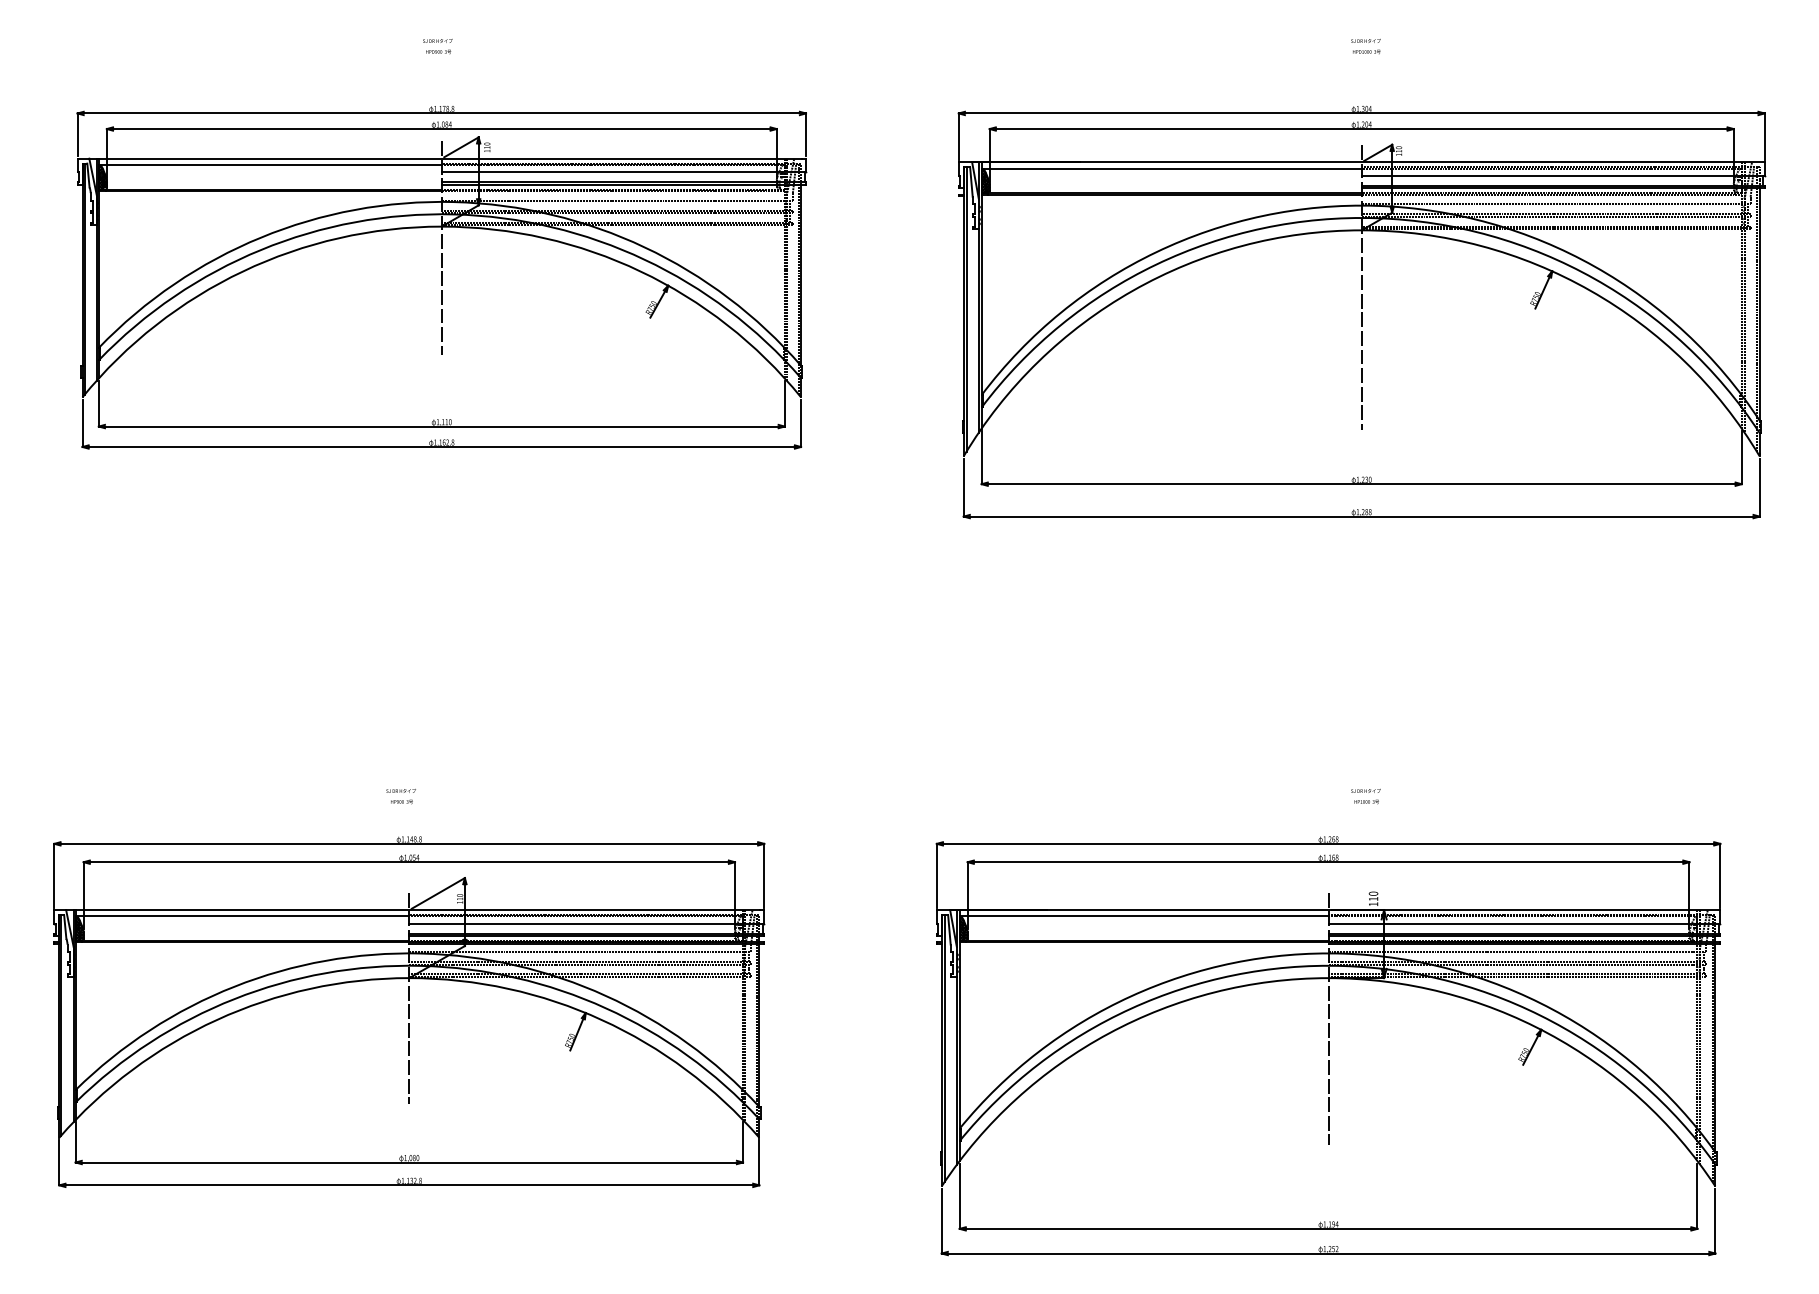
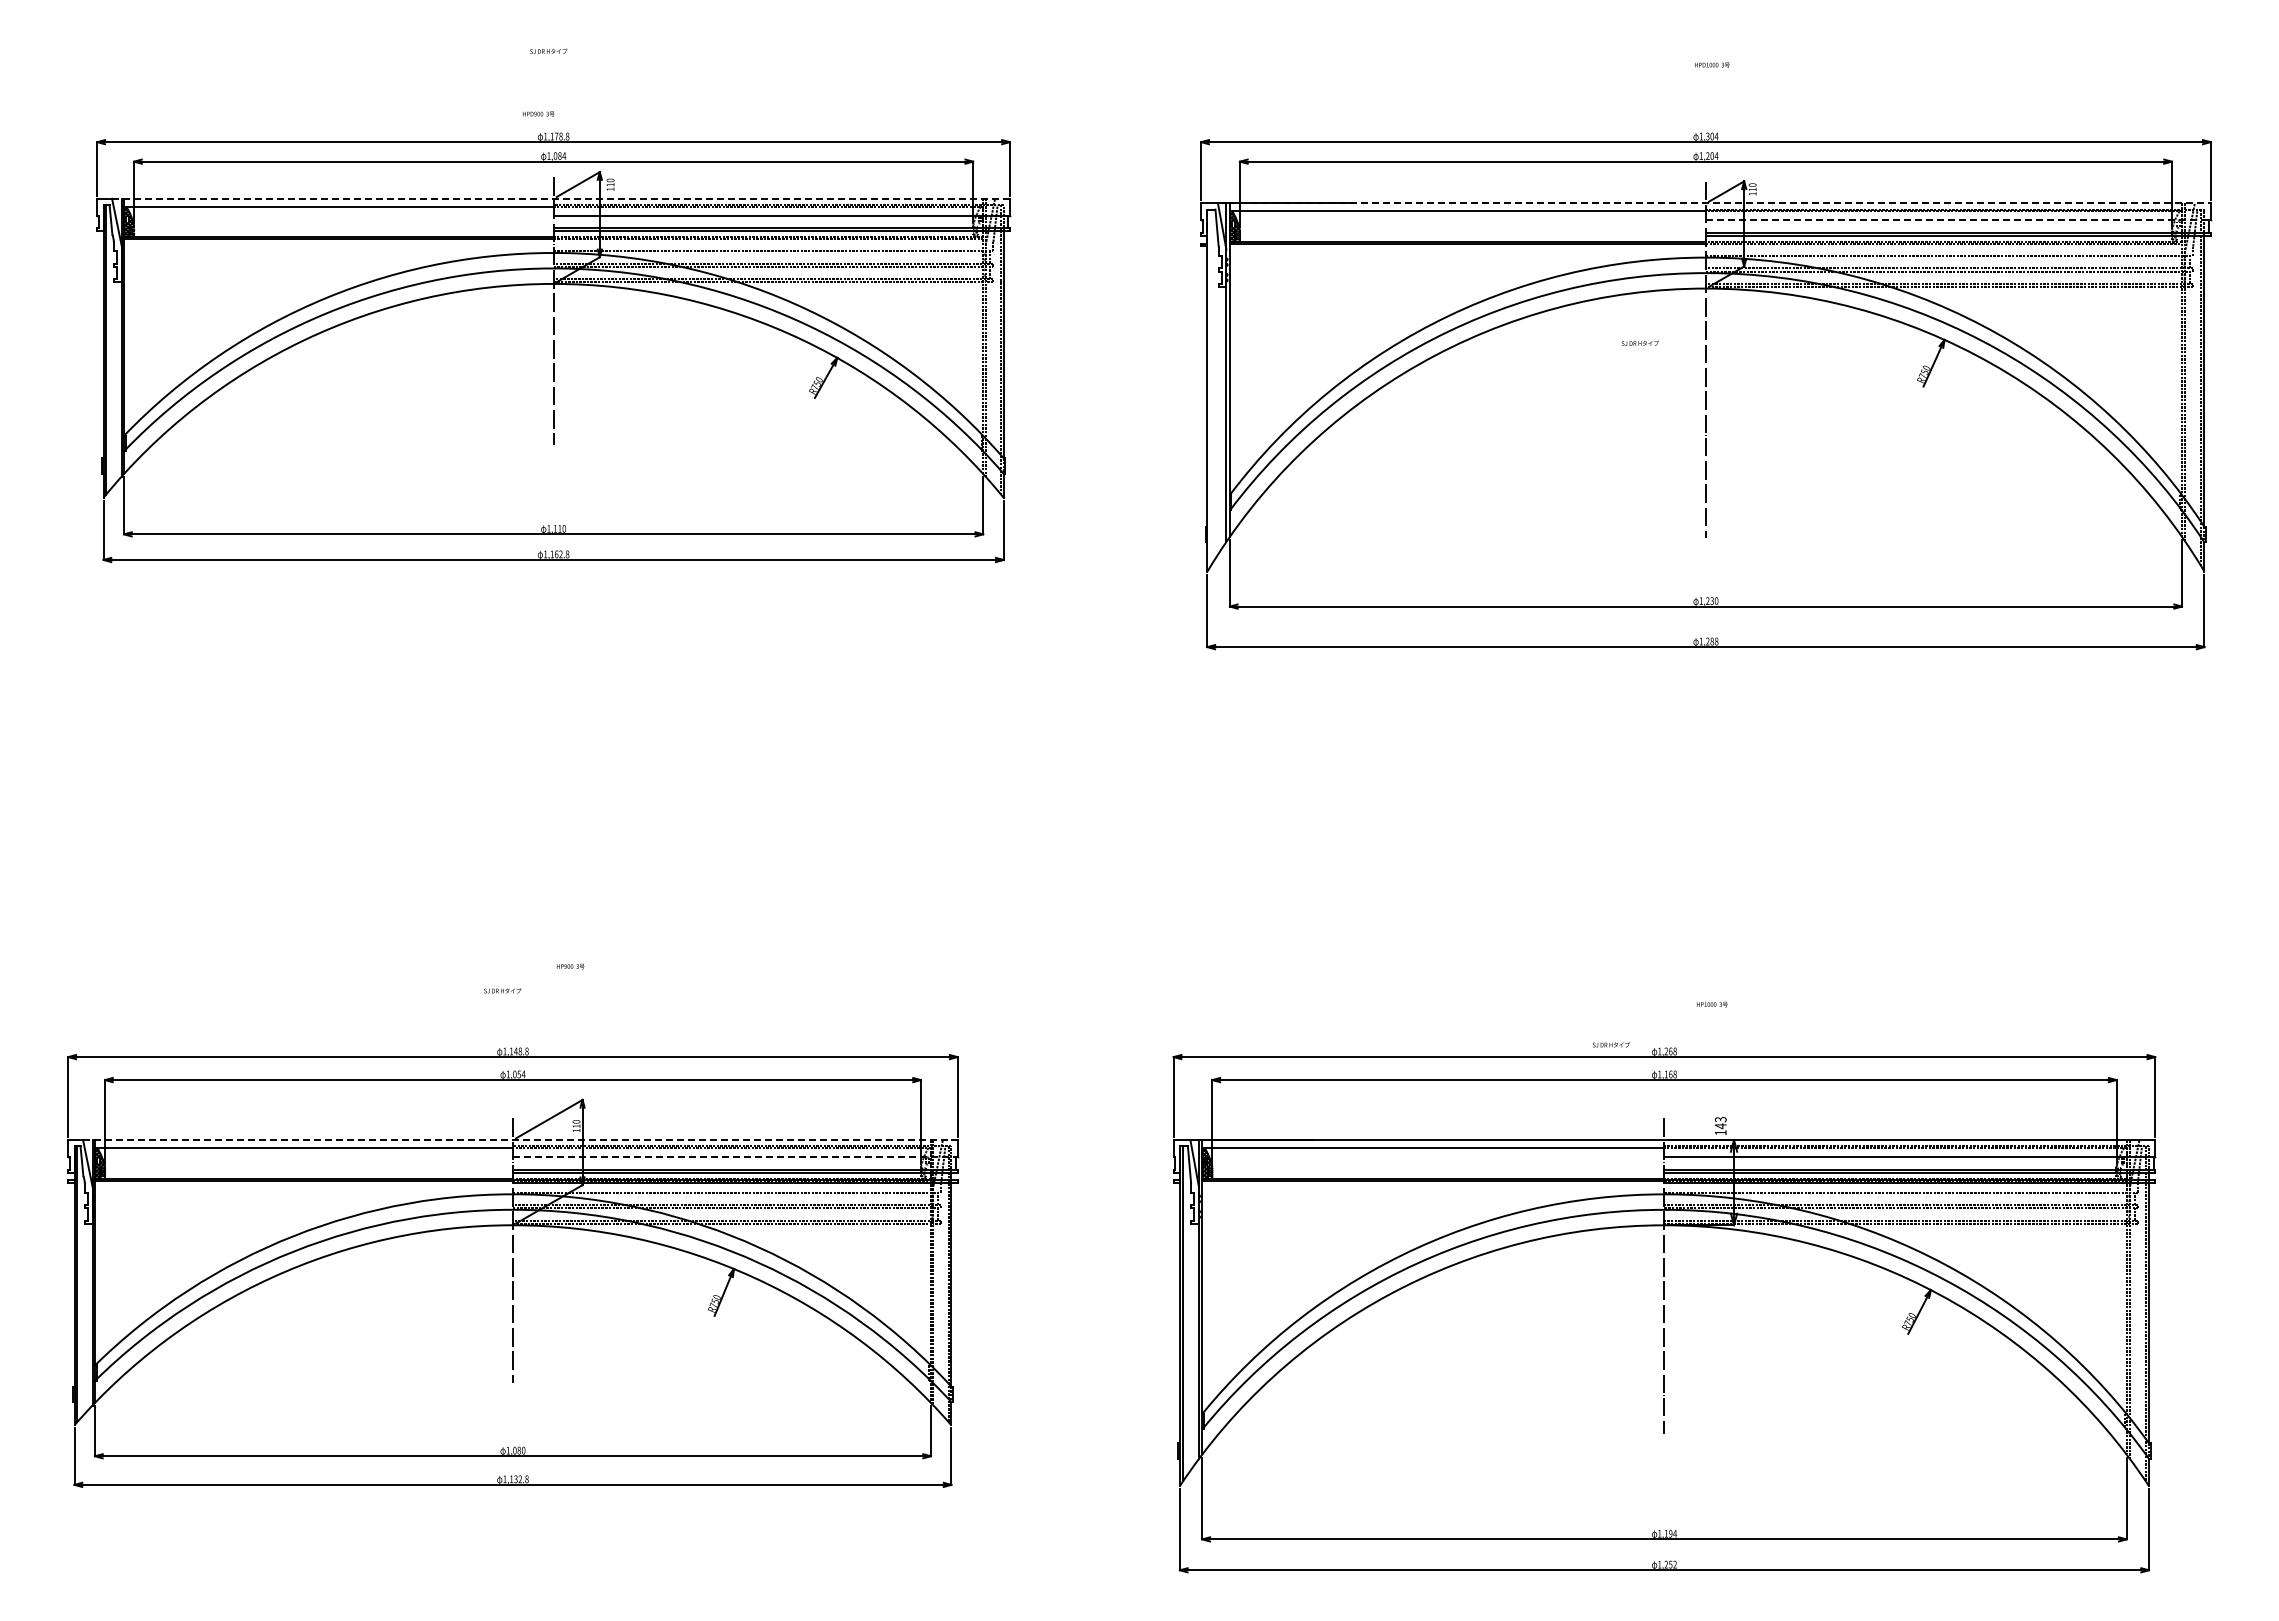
text: (1365, 40) -> (1639, 342), moved
text: (438, 51) -> (538, 113), moved
line: (445, 158) -> (558, 198), solid -> dashed
line: (1368, 162) -> (1714, 203), solid -> dashed
line: (1563, 176) -> (1958, 220), solid -> dashed
line: (966, 309) -> (1210, 387), removed
text: (1365, 790) -> (1610, 1044), moved
text: (401, 801) -> (570, 966), moved
text: (1373, 896) -> (1720, 1123), 110 -> 143
line: (413, 910) -> (518, 1140), solid -> dashed
line: (586, 924) -> (735, 1157), solid -> dashed

